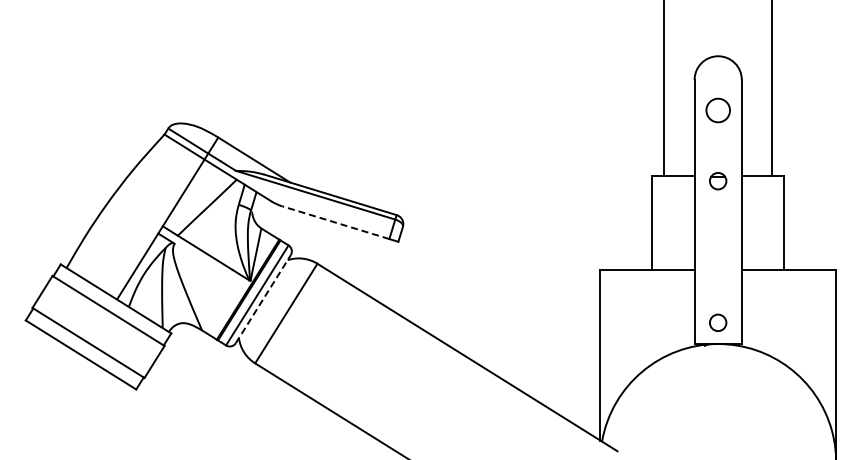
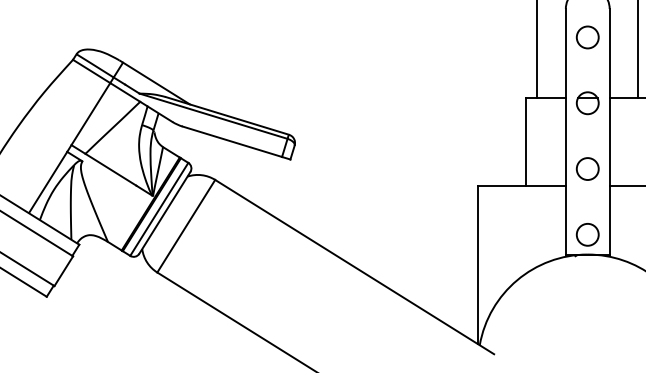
part: (717, 180) -> (587, 102), size x1.43
line: (335, 222) -> (231, 141), dashed -> solid
circle: (717, 251) -> (587, 168), added
line: (263, 299) -> (165, 213), dashed -> solid
circle: (717, 322) -> (587, 234), size x1.43

